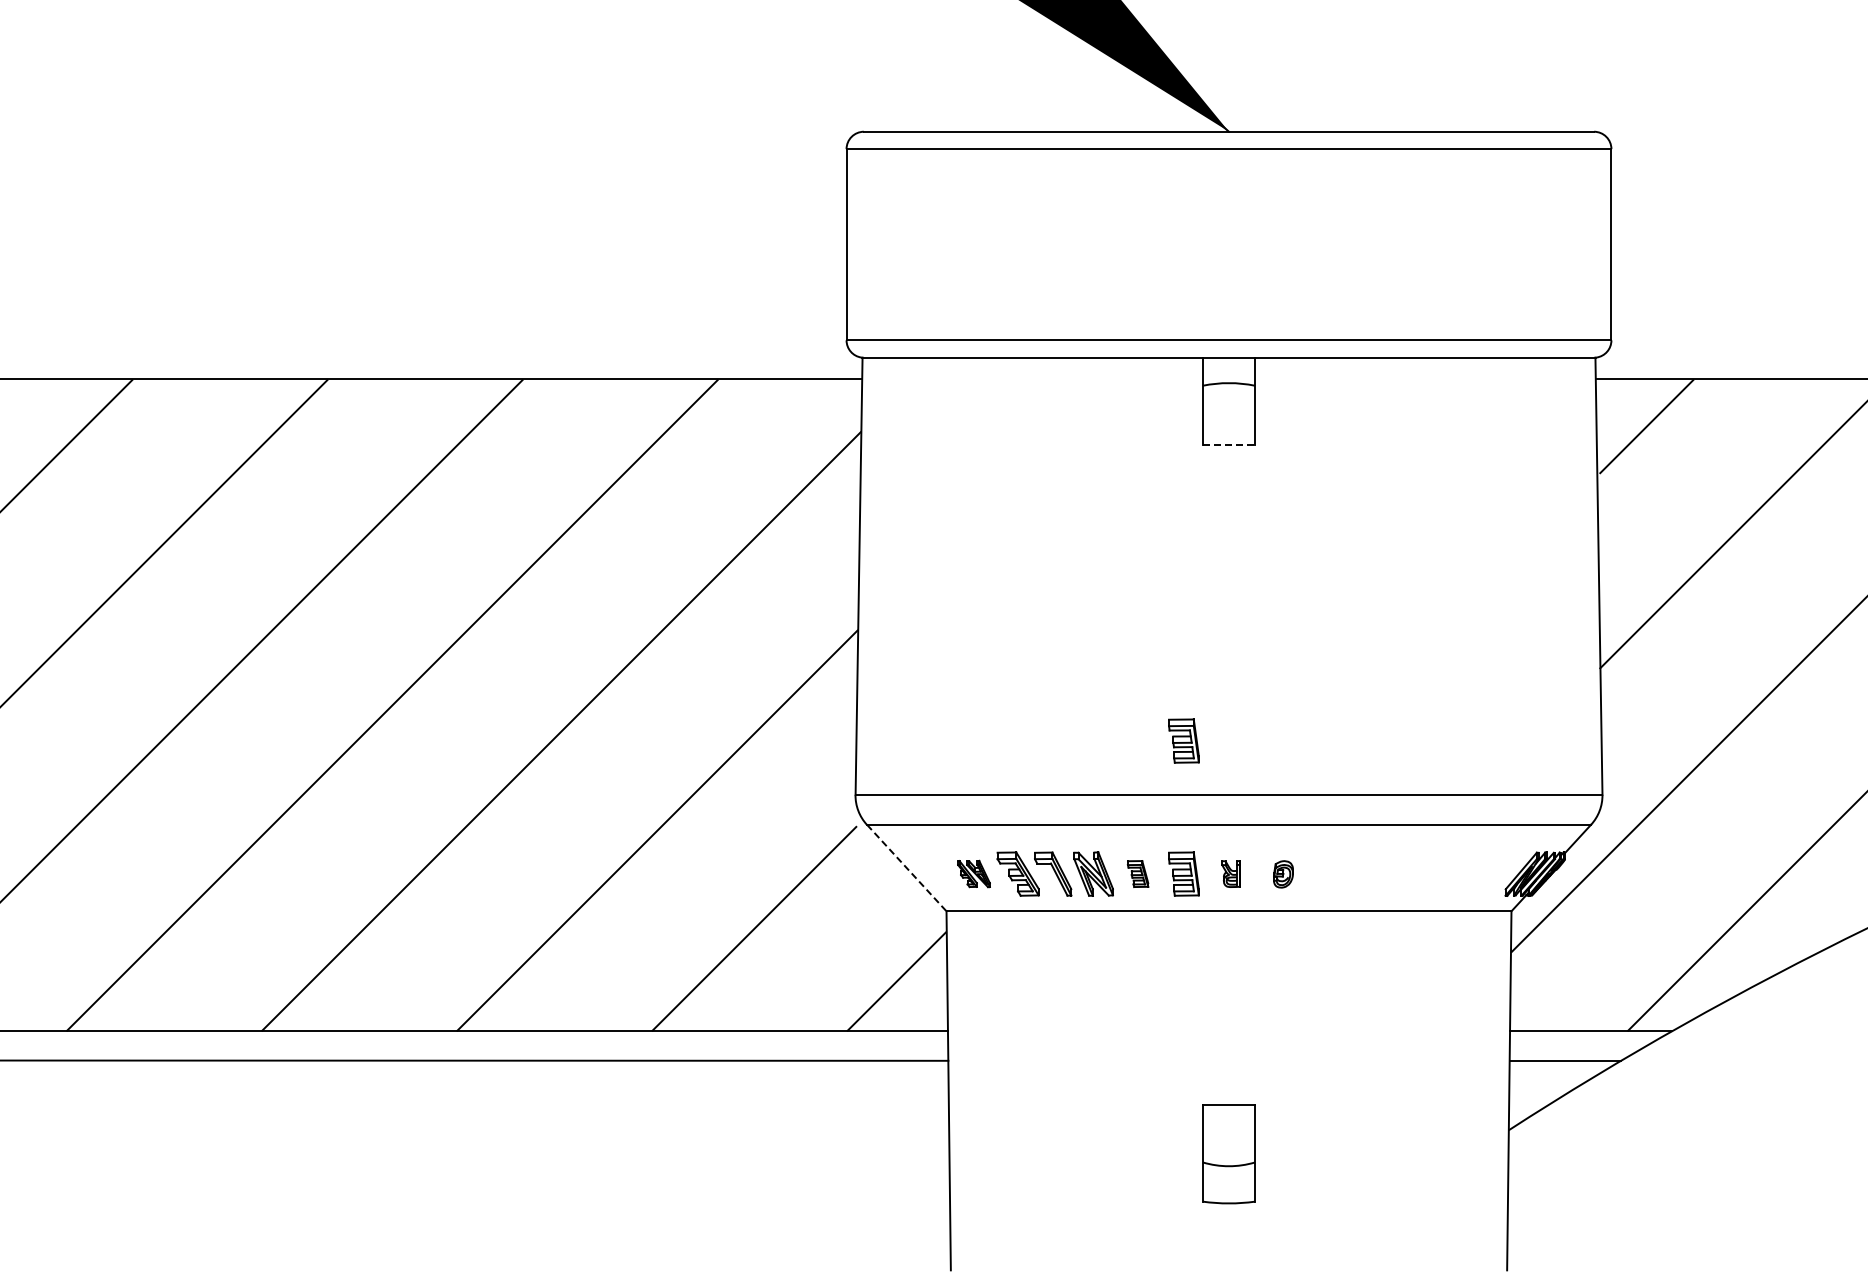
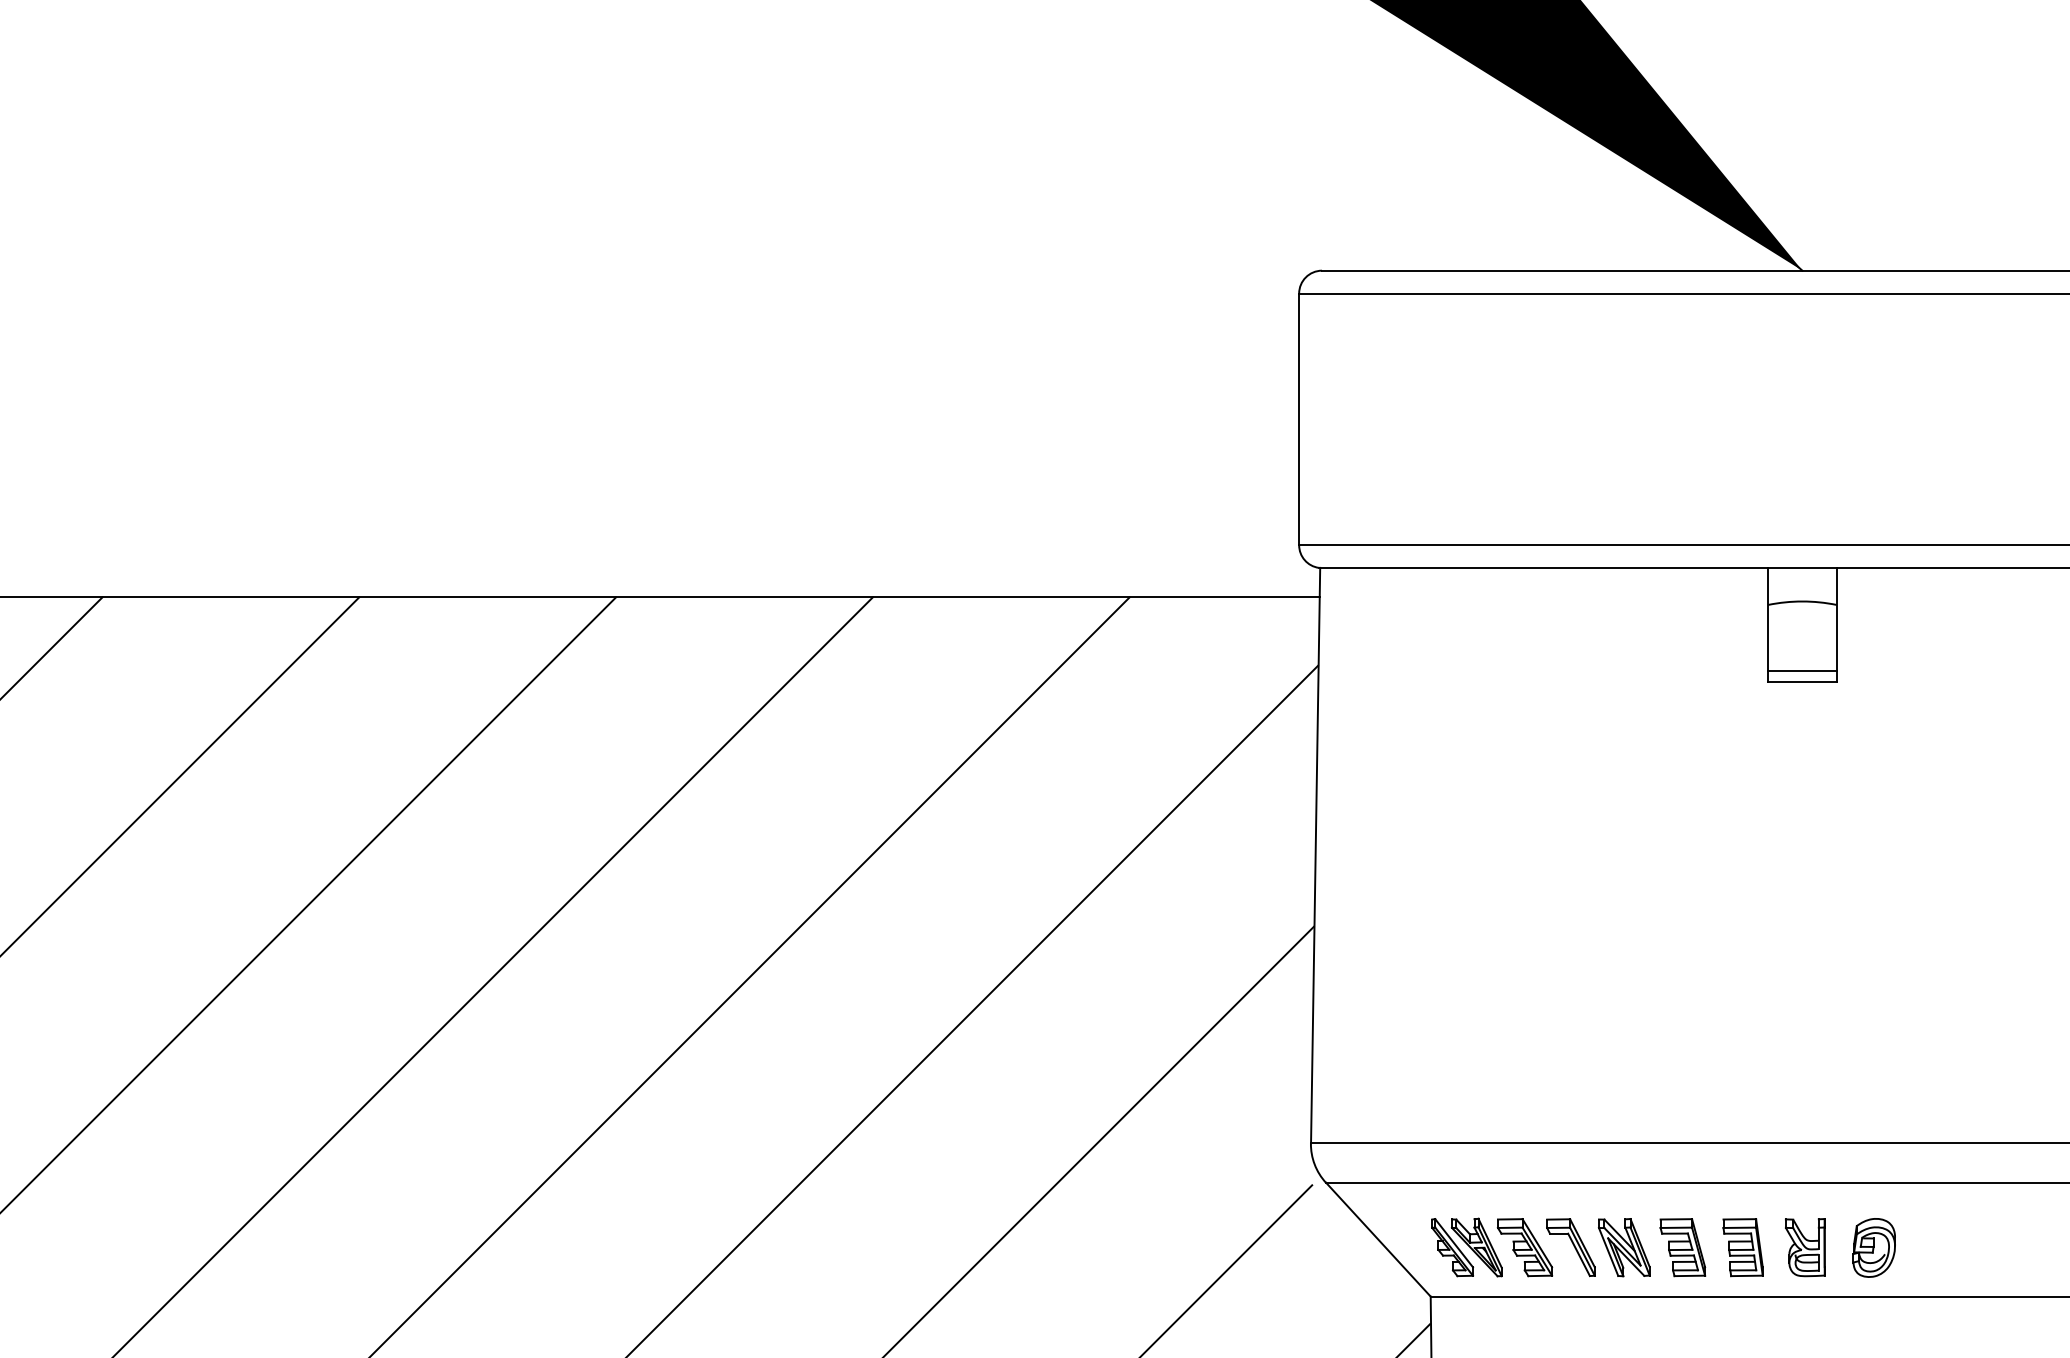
line: (1228, 435) -> (1801, 670), added
line: (1229, 444) -> (1803, 682), dashed -> solid
part: (1183, 740) -> (1742, 1071), removed
line: (906, 868) -> (1378, 1240), dashed -> solid
part: (973, 873) -> (1466, 1246), size x1.67
part: (1137, 873) -> (1682, 1246), size x1.67
part: (1230, 873) -> (1804, 1246), size x1.67
part: (1283, 874) -> (1874, 1248), size x1.67

